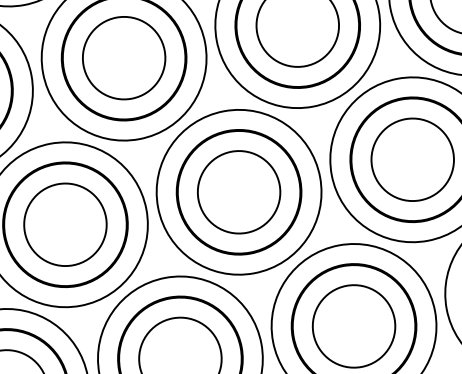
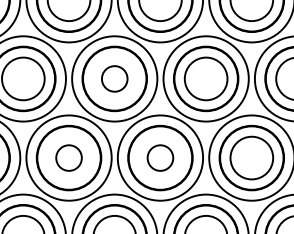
circle: (123, 57) -> (114, 78), size x0.6
circle: (238, 191) -> (160, 157), size x0.6
circle: (64, 223) -> (68, 157), size x0.6

